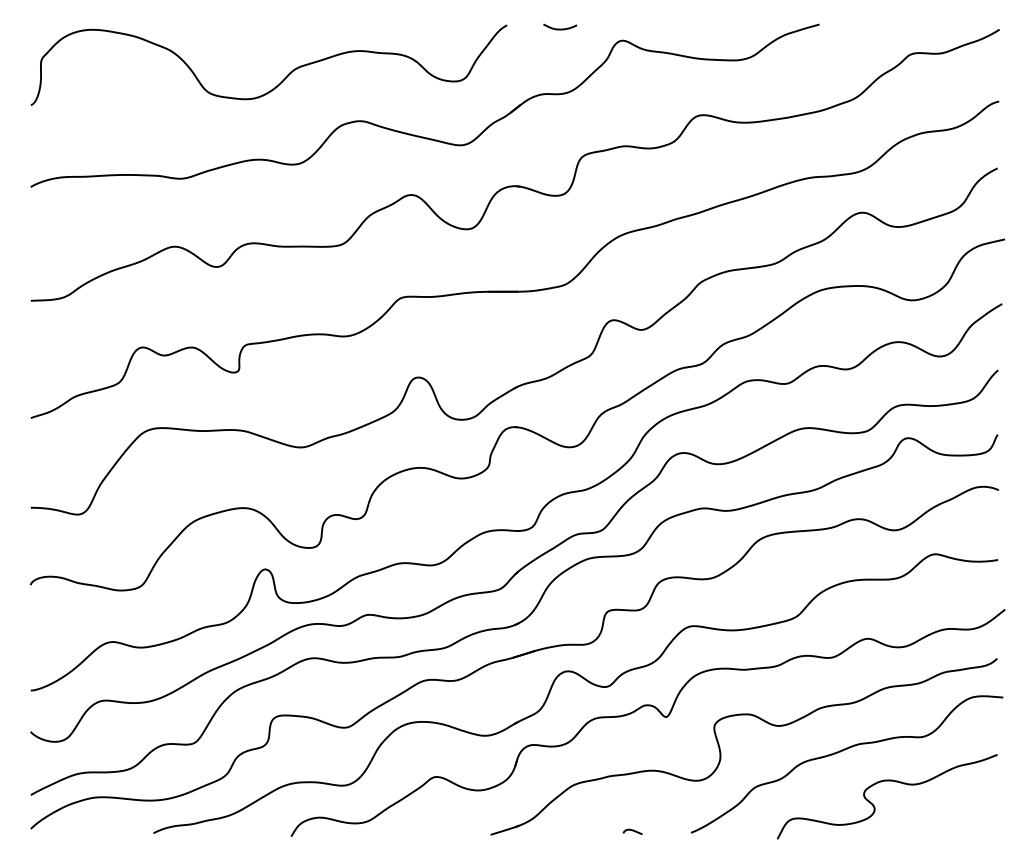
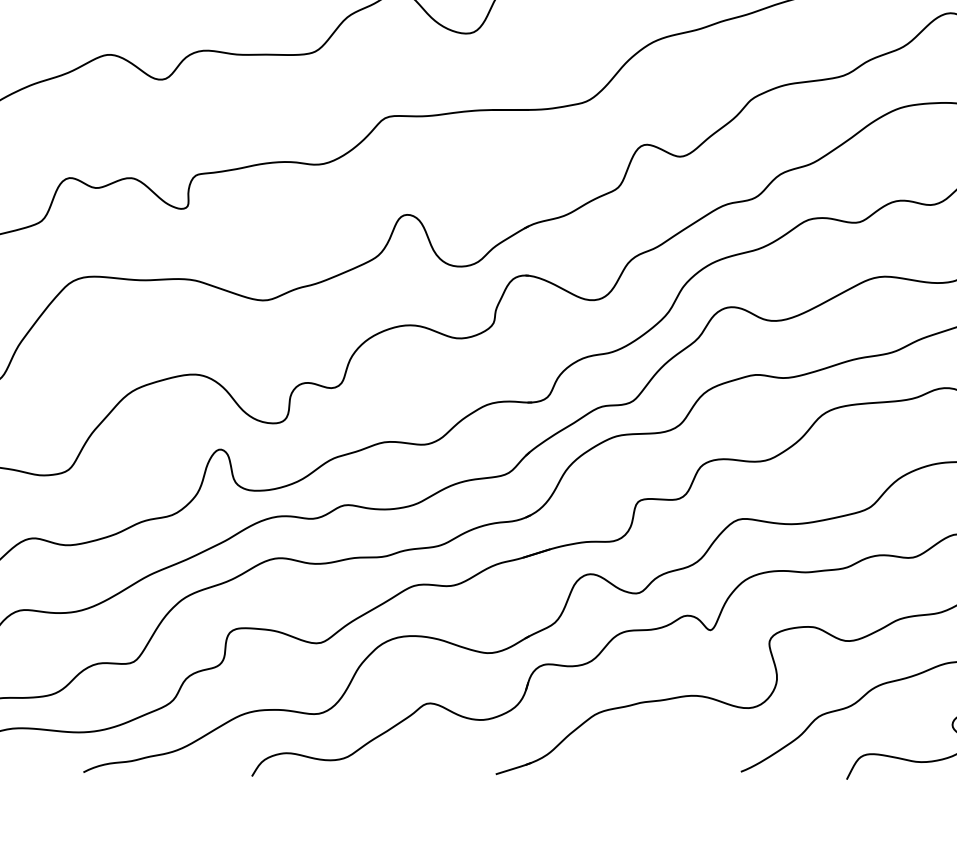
curve: (632, 831) -> (669, 770), removed

